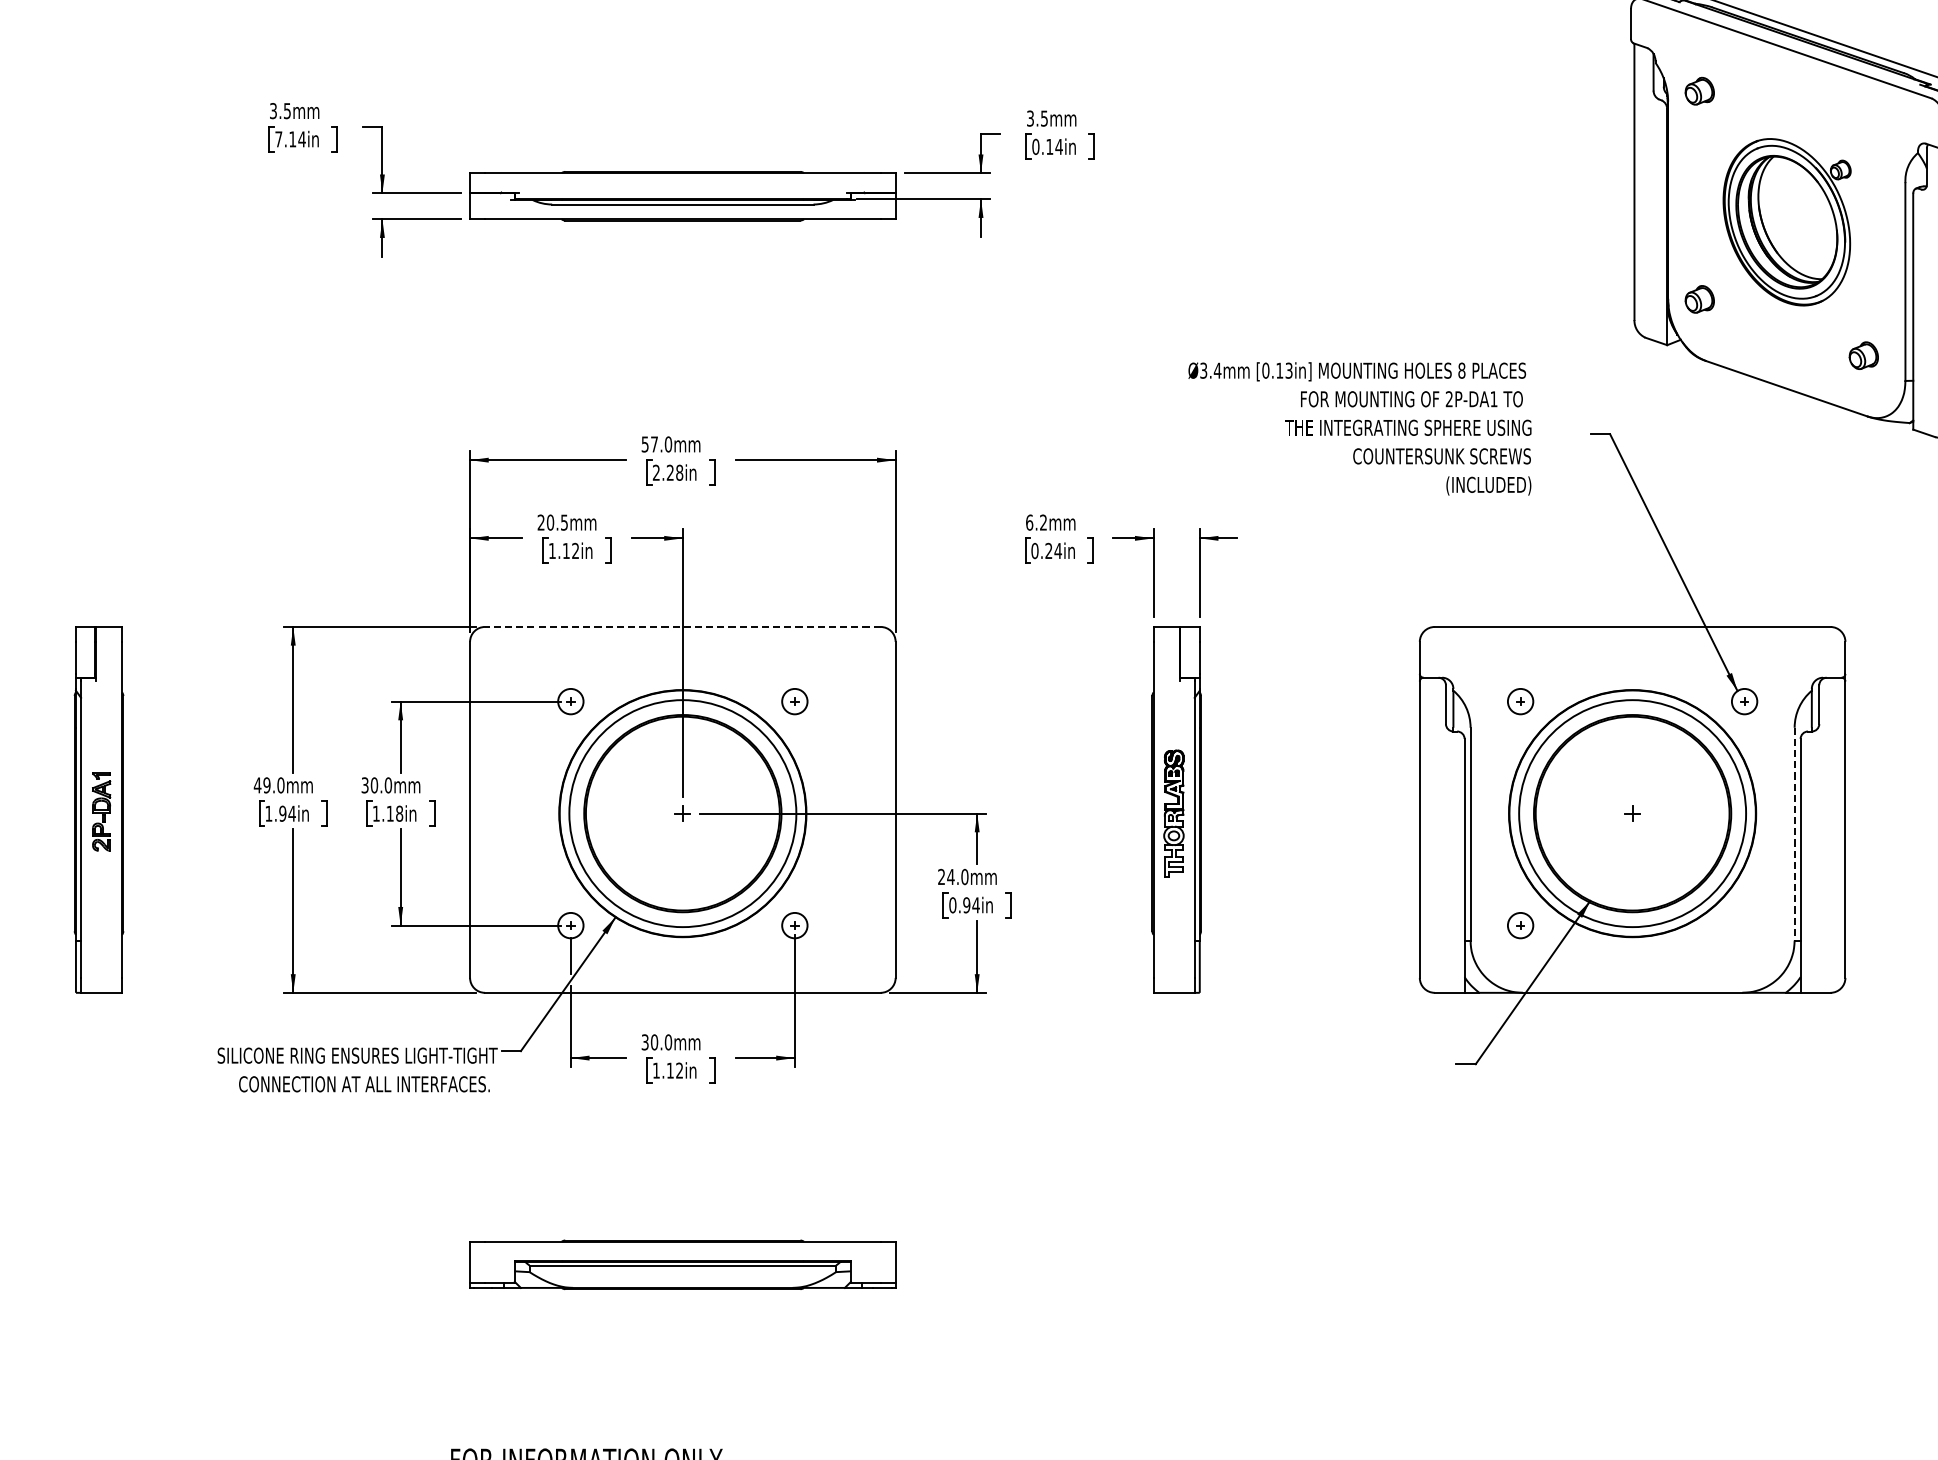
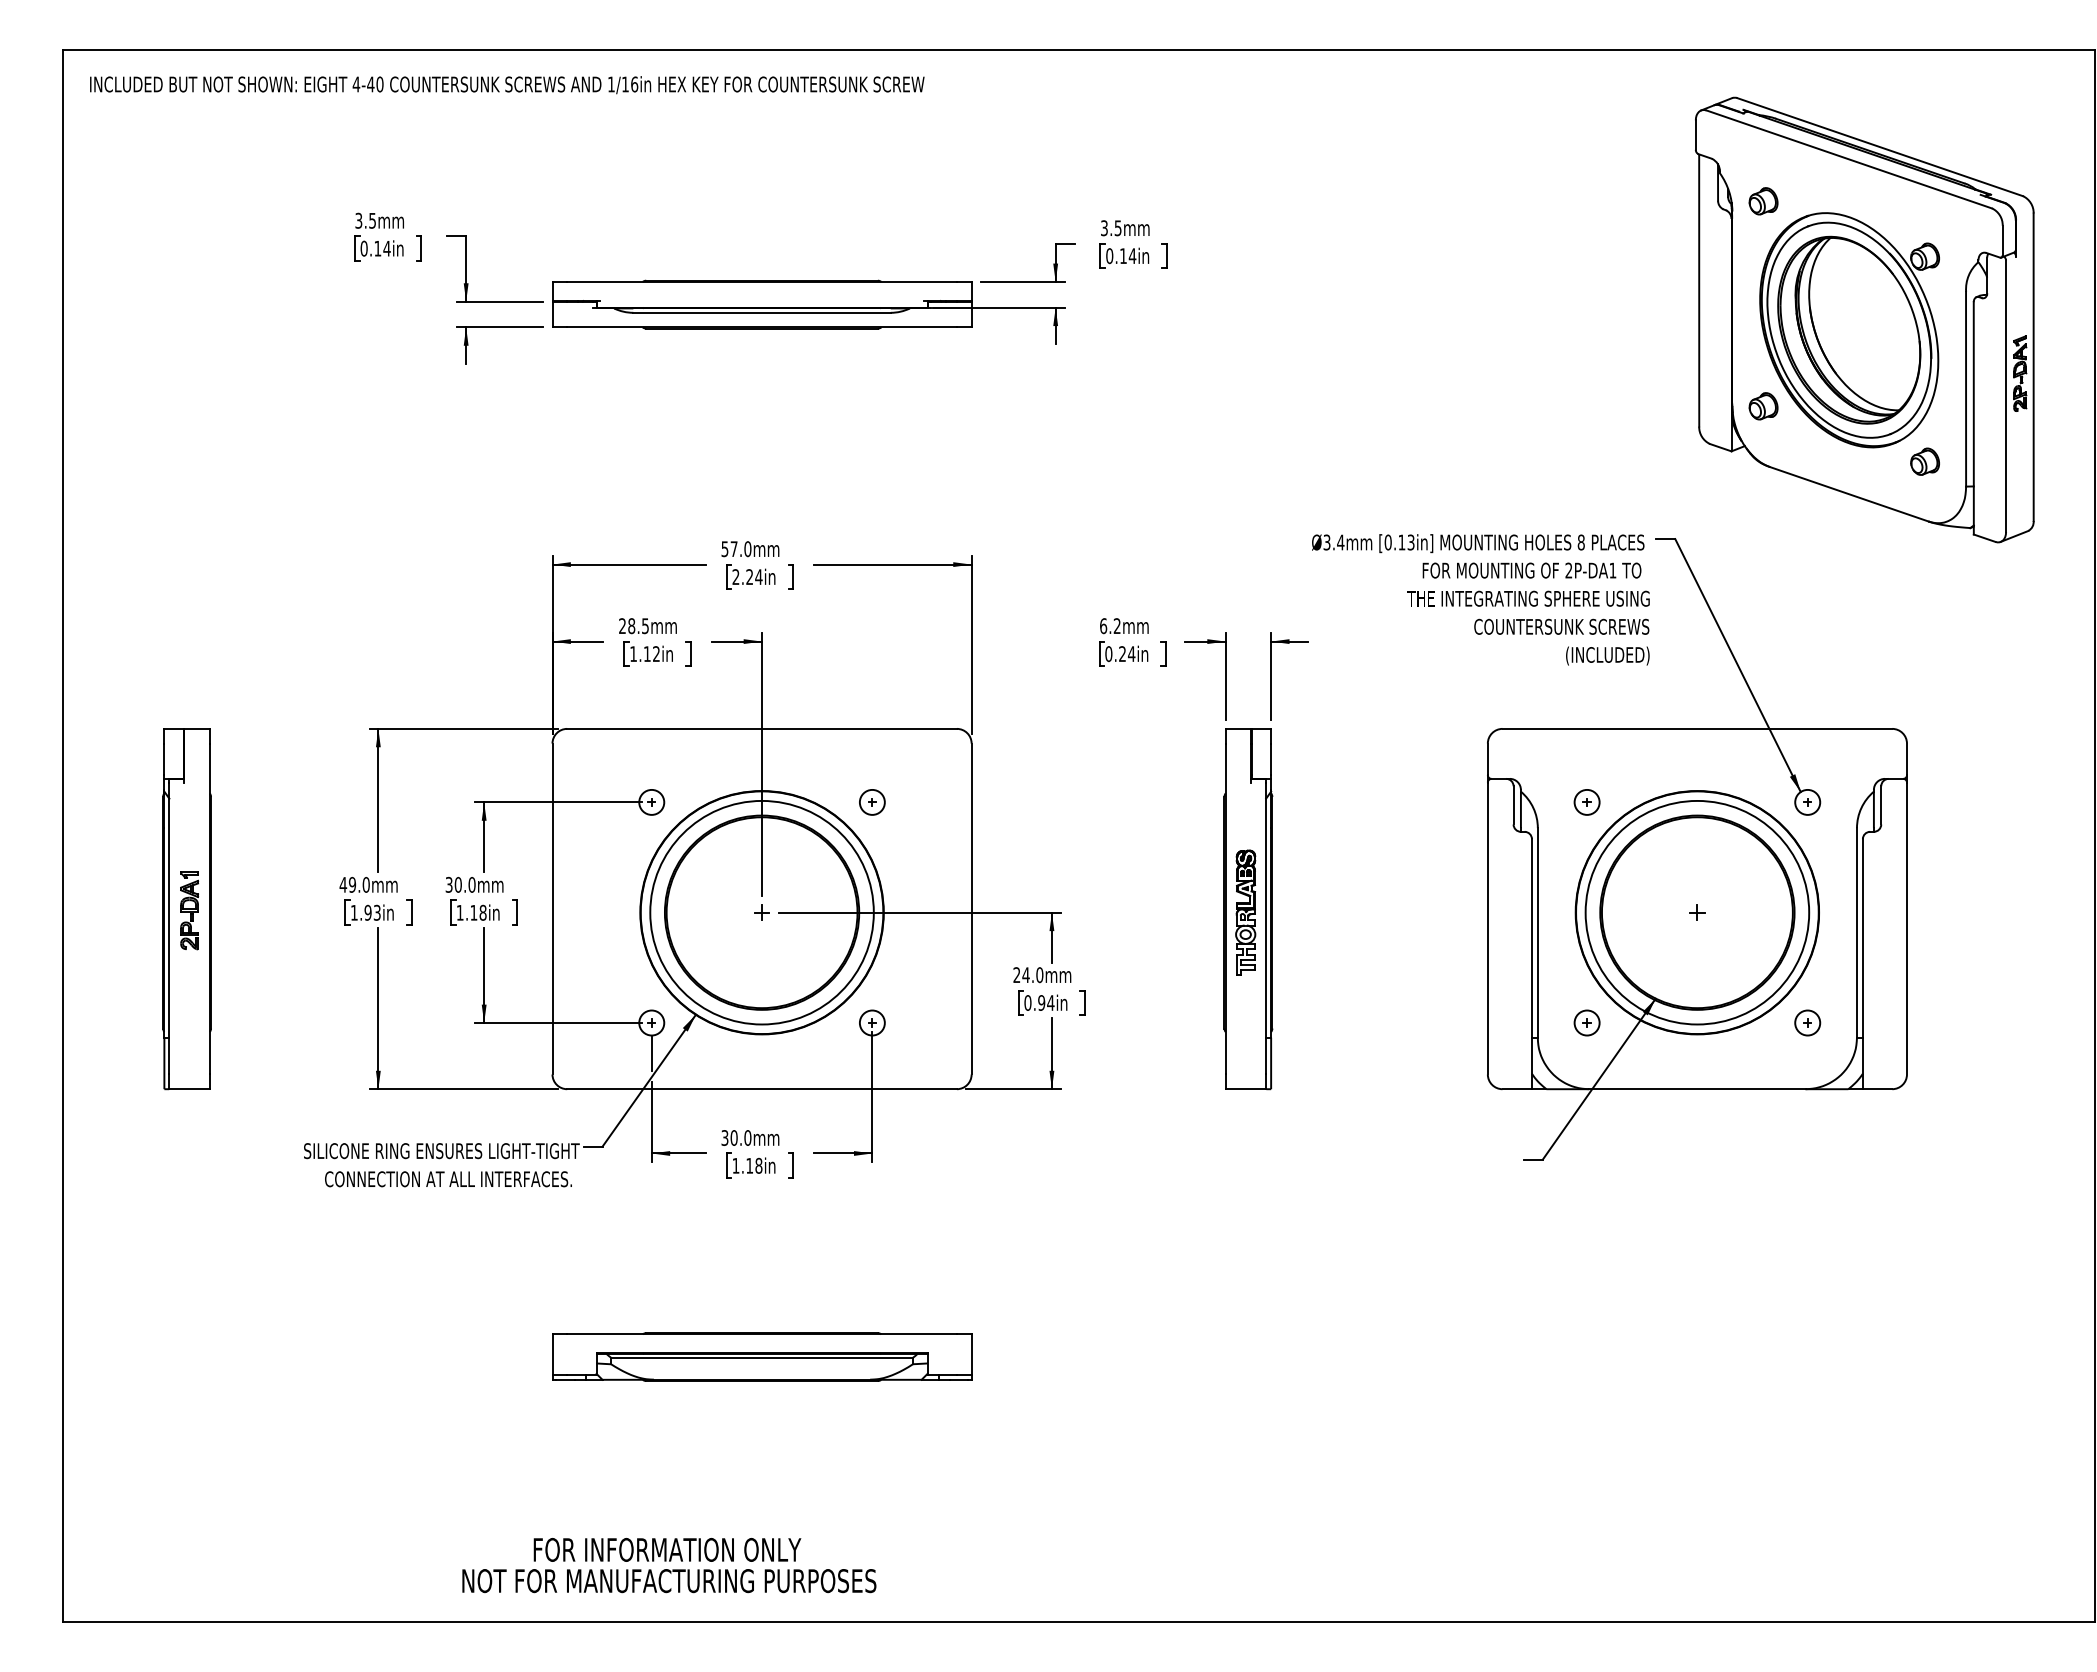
text: (278, 139) -> (363, 248), 7.14in -> 0.14in
part: (1787, 222) -> (1849, 330), size x1.43
text: (1359, 428) -> (1480, 599), moved
text: (679, 473) -> (758, 577), 2.28in -> 2.24in
text: (550, 521) -> (631, 625), 20.5mm -> 28.5mm
line: (683, 626) -> (762, 728), dashed -> solid
text: (292, 813) -> (377, 912), 1.94in -> 1.93in
line: (1794, 833) -> (1856, 932), dashed -> solid
part: (1744, 925) -> (1807, 1022), added
text: (679, 1070) -> (758, 1165), 1.12in -> 1.18in

